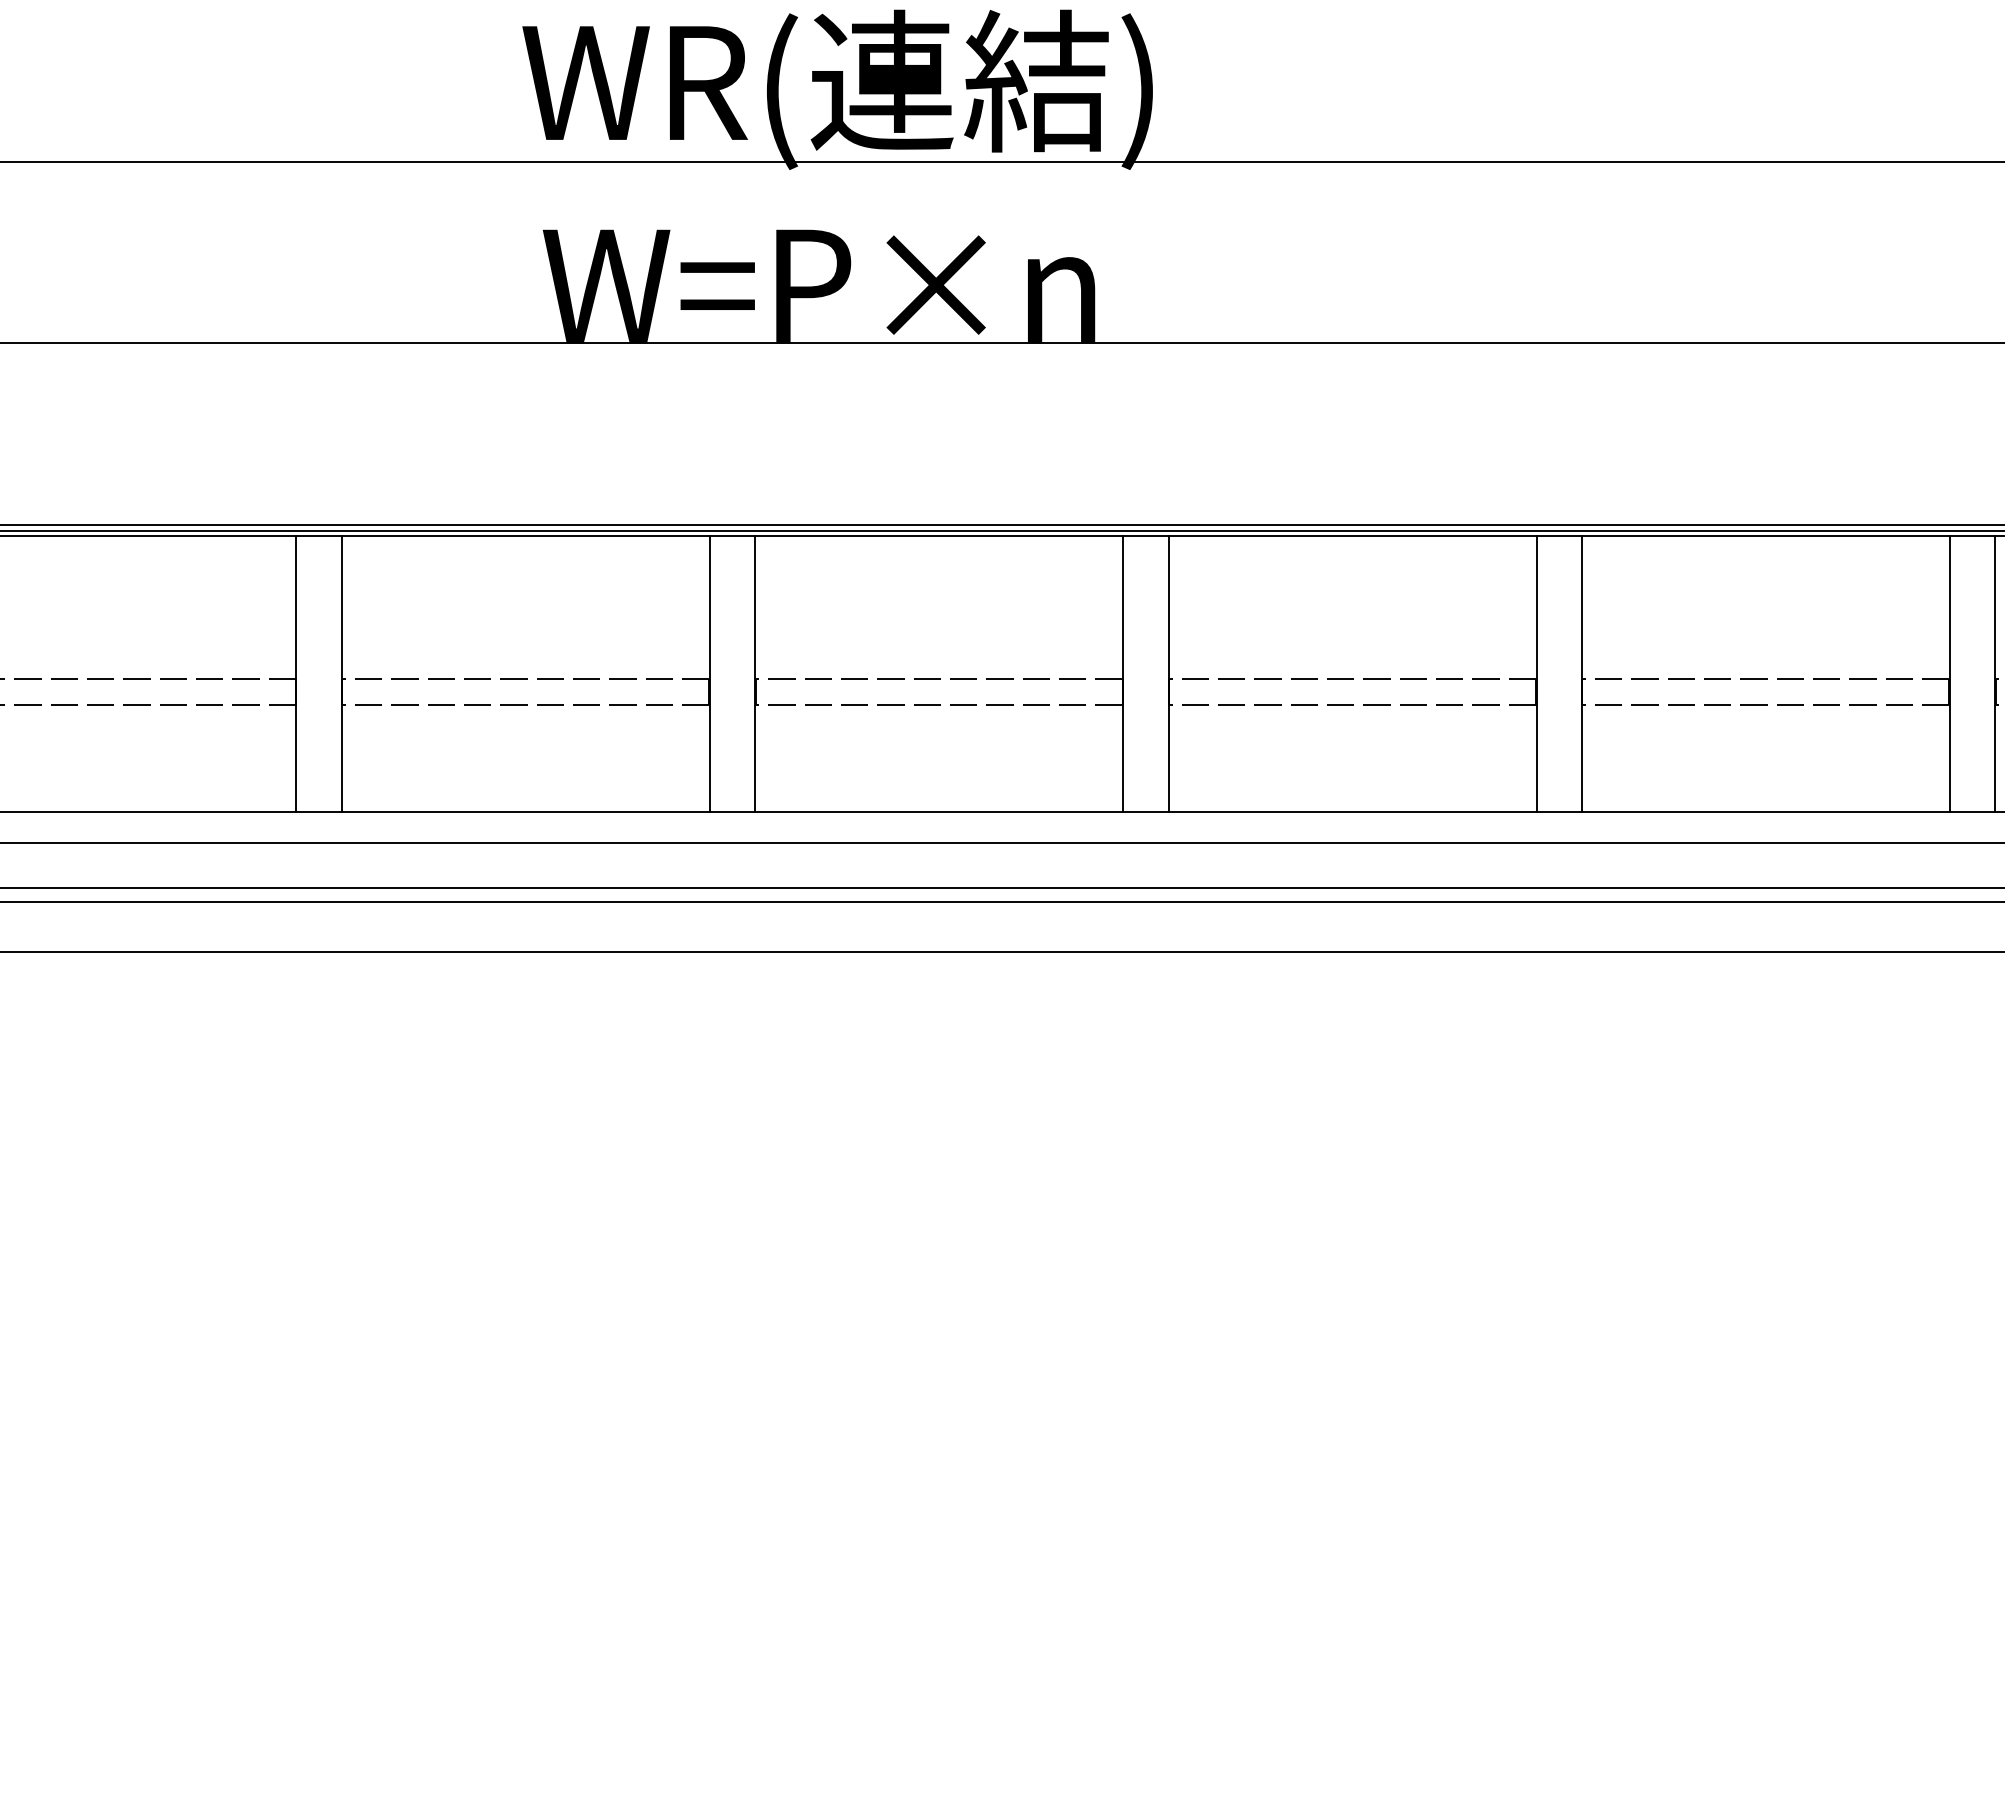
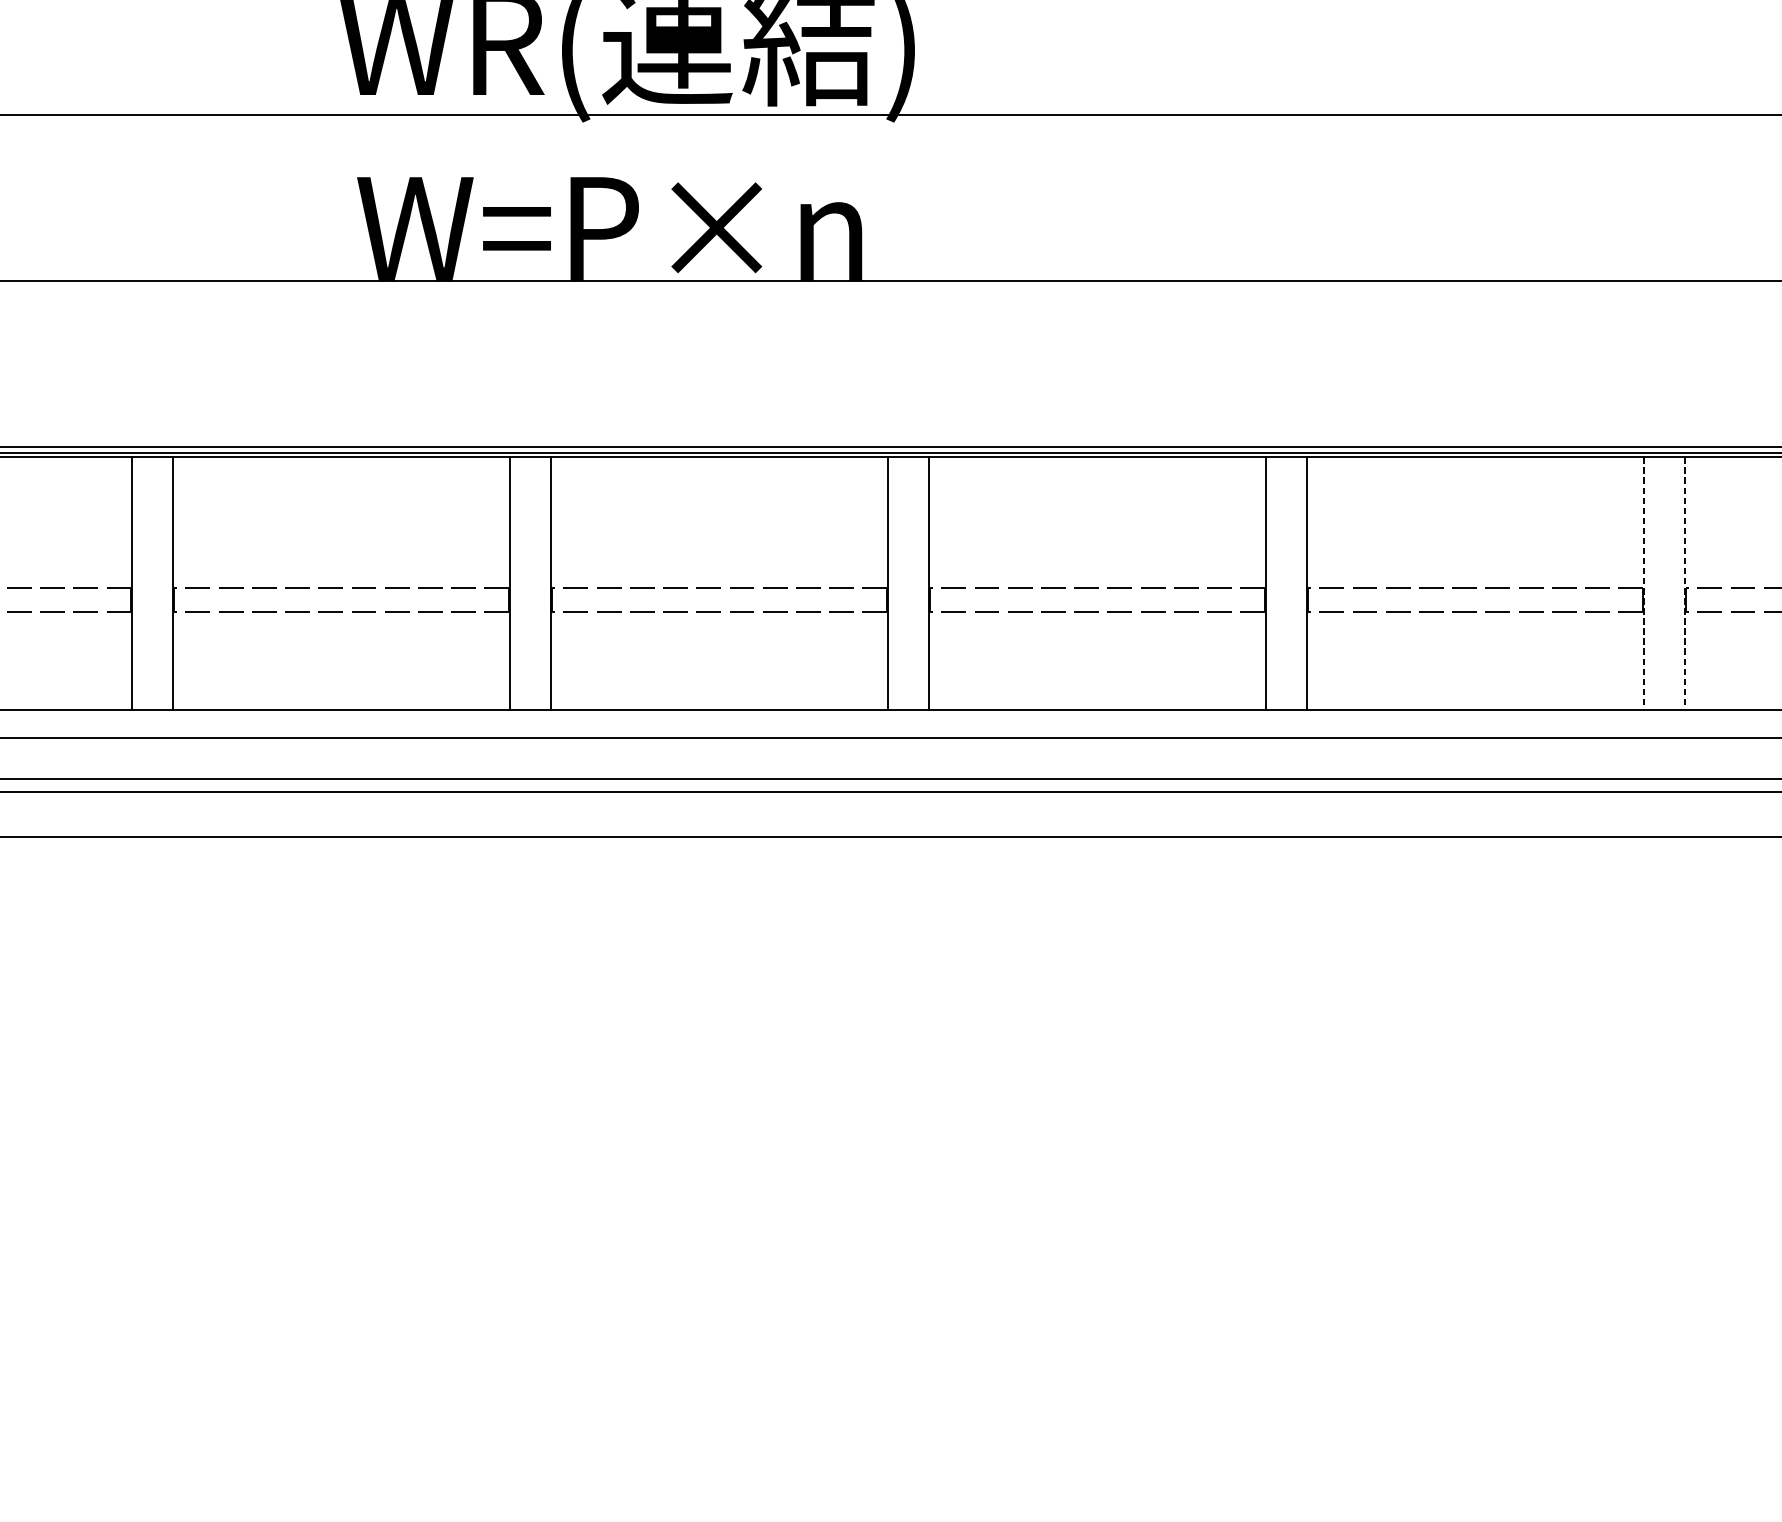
line: (1949, 674) -> (1643, 583), solid -> dashed
line: (1995, 674) -> (1685, 583), solid -> dashed

